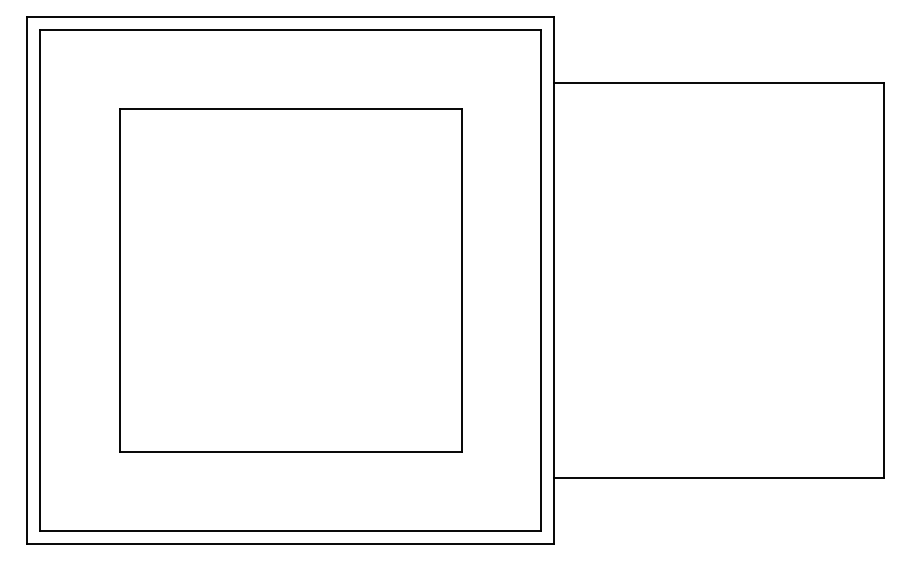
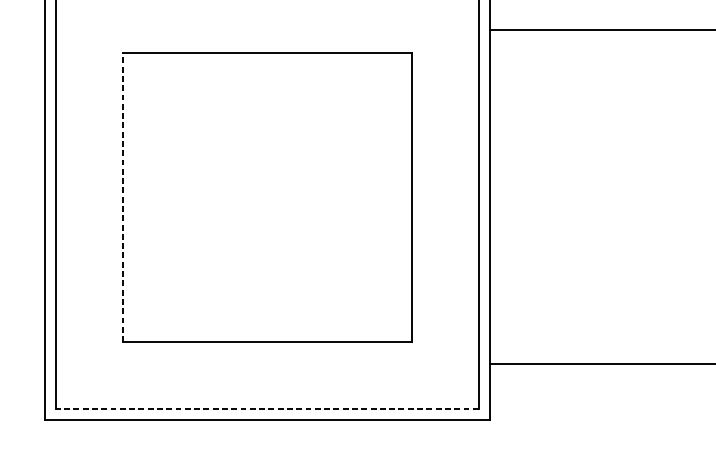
line: (119, 280) -> (122, 197), solid -> dashed
line: (290, 530) -> (267, 408), solid -> dashed

